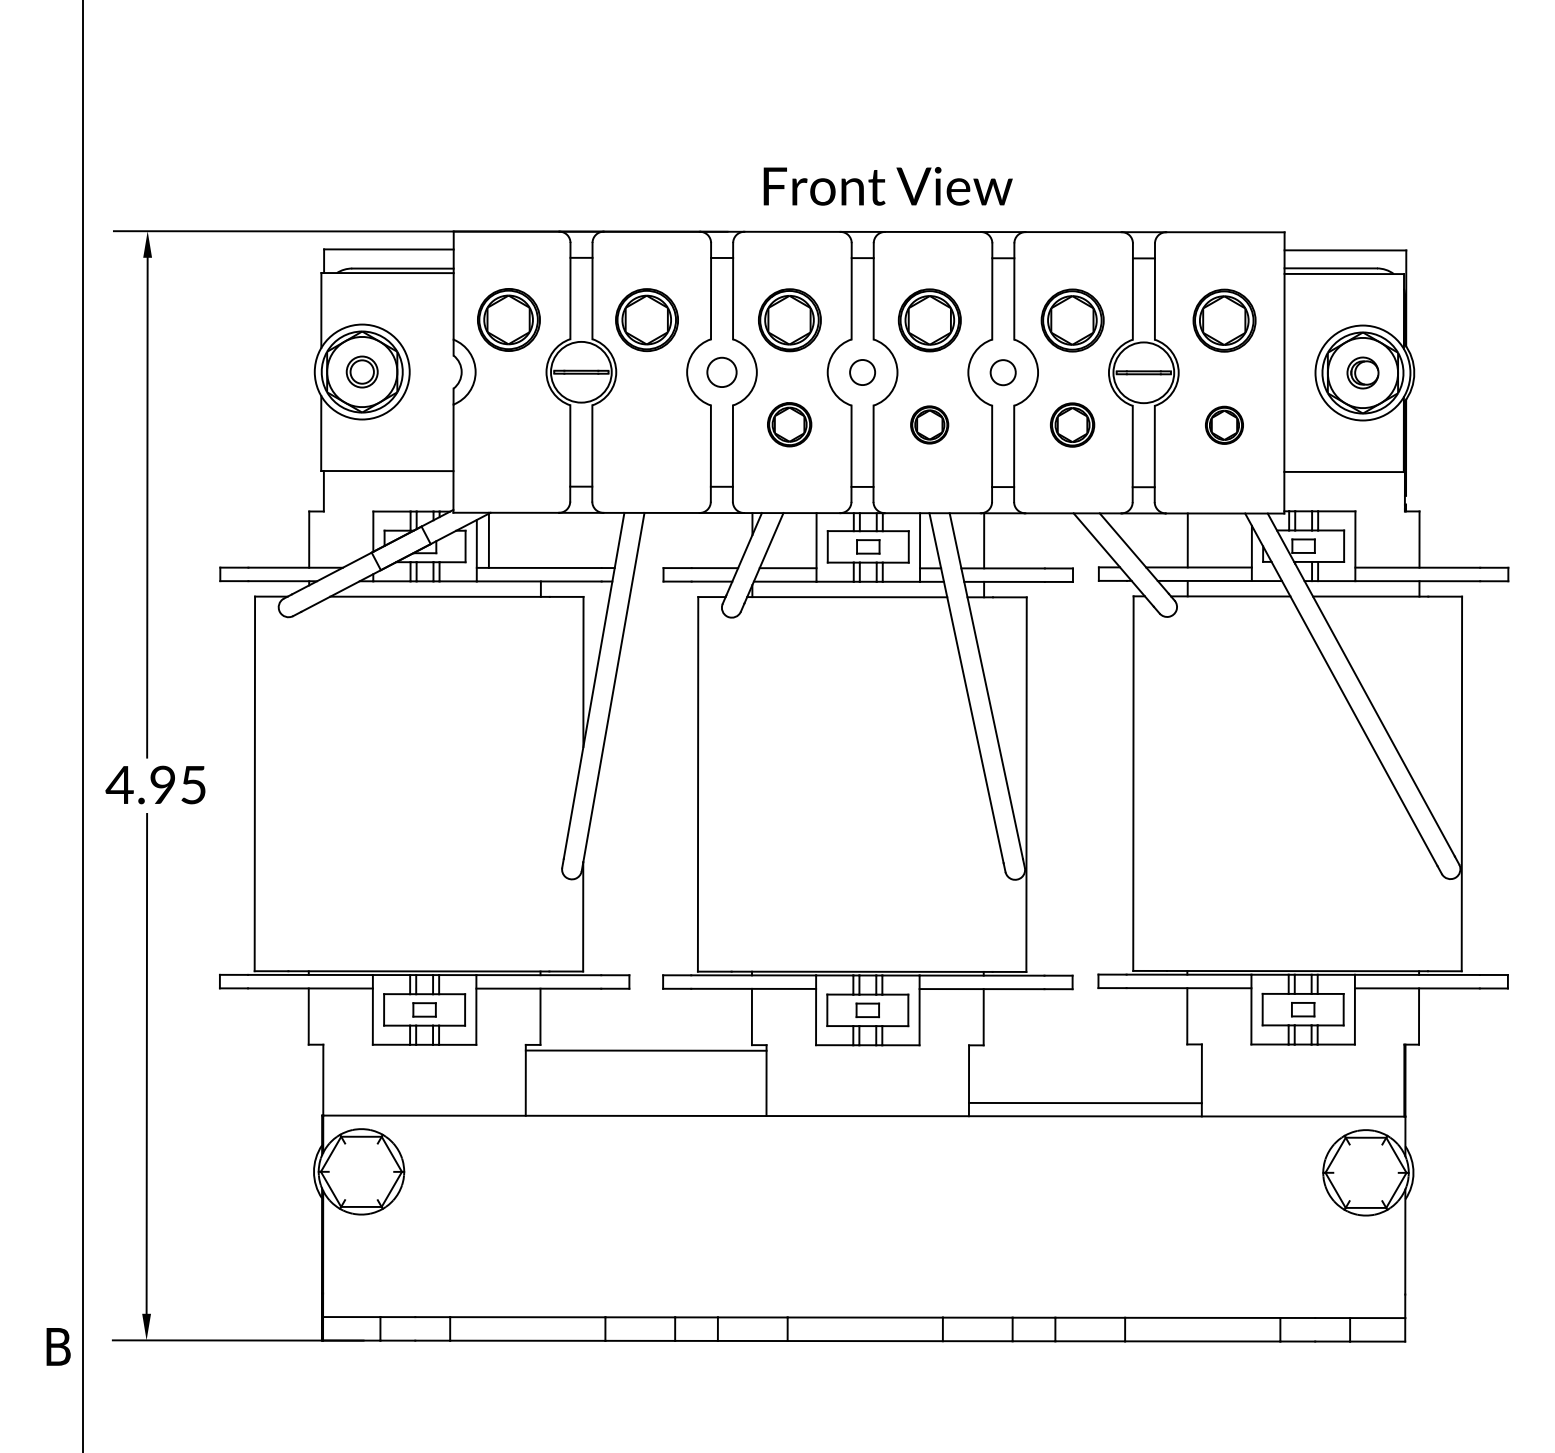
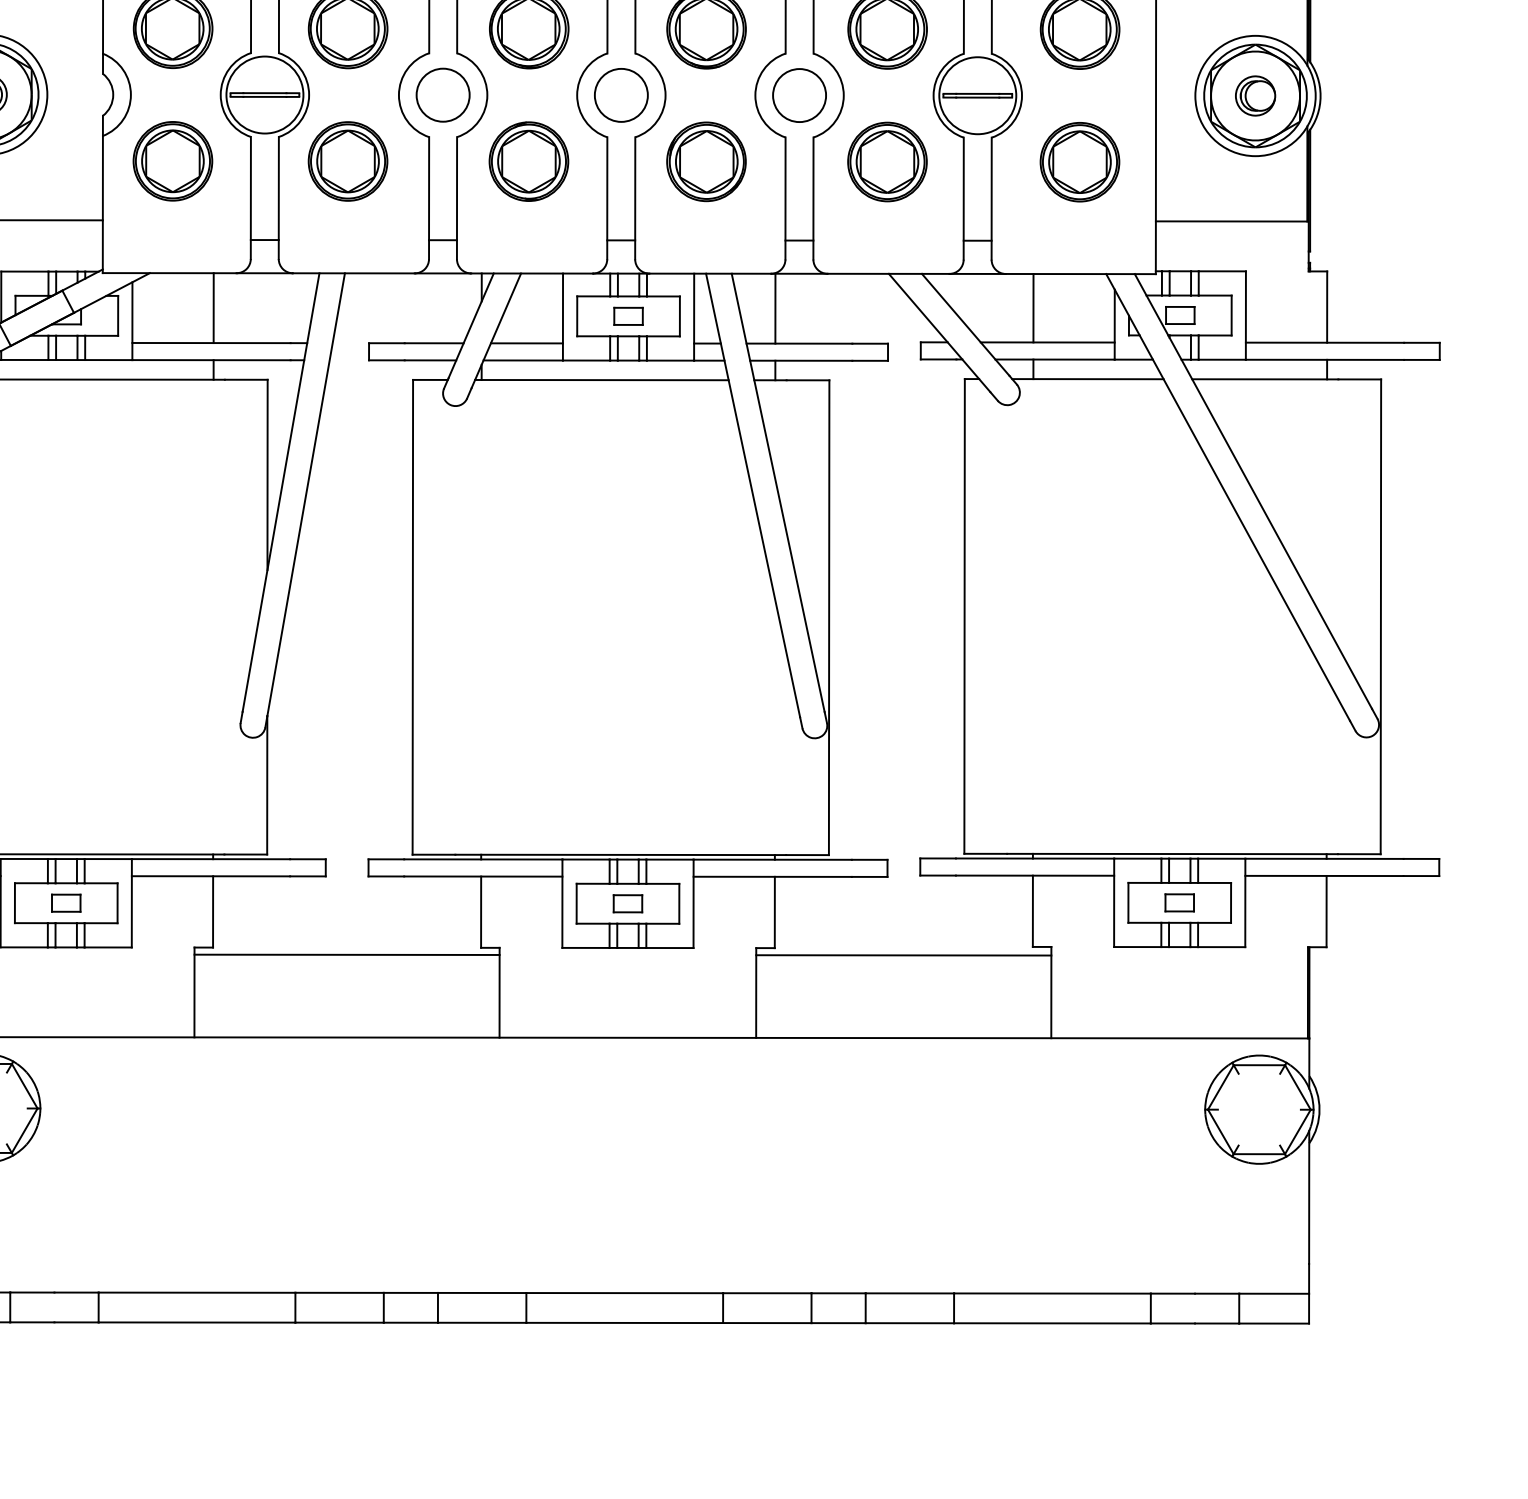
circle: (721, 372) -> (442, 95), size x1.43
circle: (862, 372) -> (621, 95), size x1.67
circle: (1003, 372) -> (799, 95), size x1.67
part: (508, 424) -> (172, 161), added
part: (646, 424) -> (347, 161), added
part: (789, 424) -> (528, 161), size x1.43
part: (929, 424) -> (706, 161), size x1.67
part: (1072, 424) -> (887, 161), size x1.43
part: (1224, 425) -> (1080, 162), size x1.67
line: (488, 539) -> (213, 306), moved
line: (1085, 1102) -> (903, 954), moved

